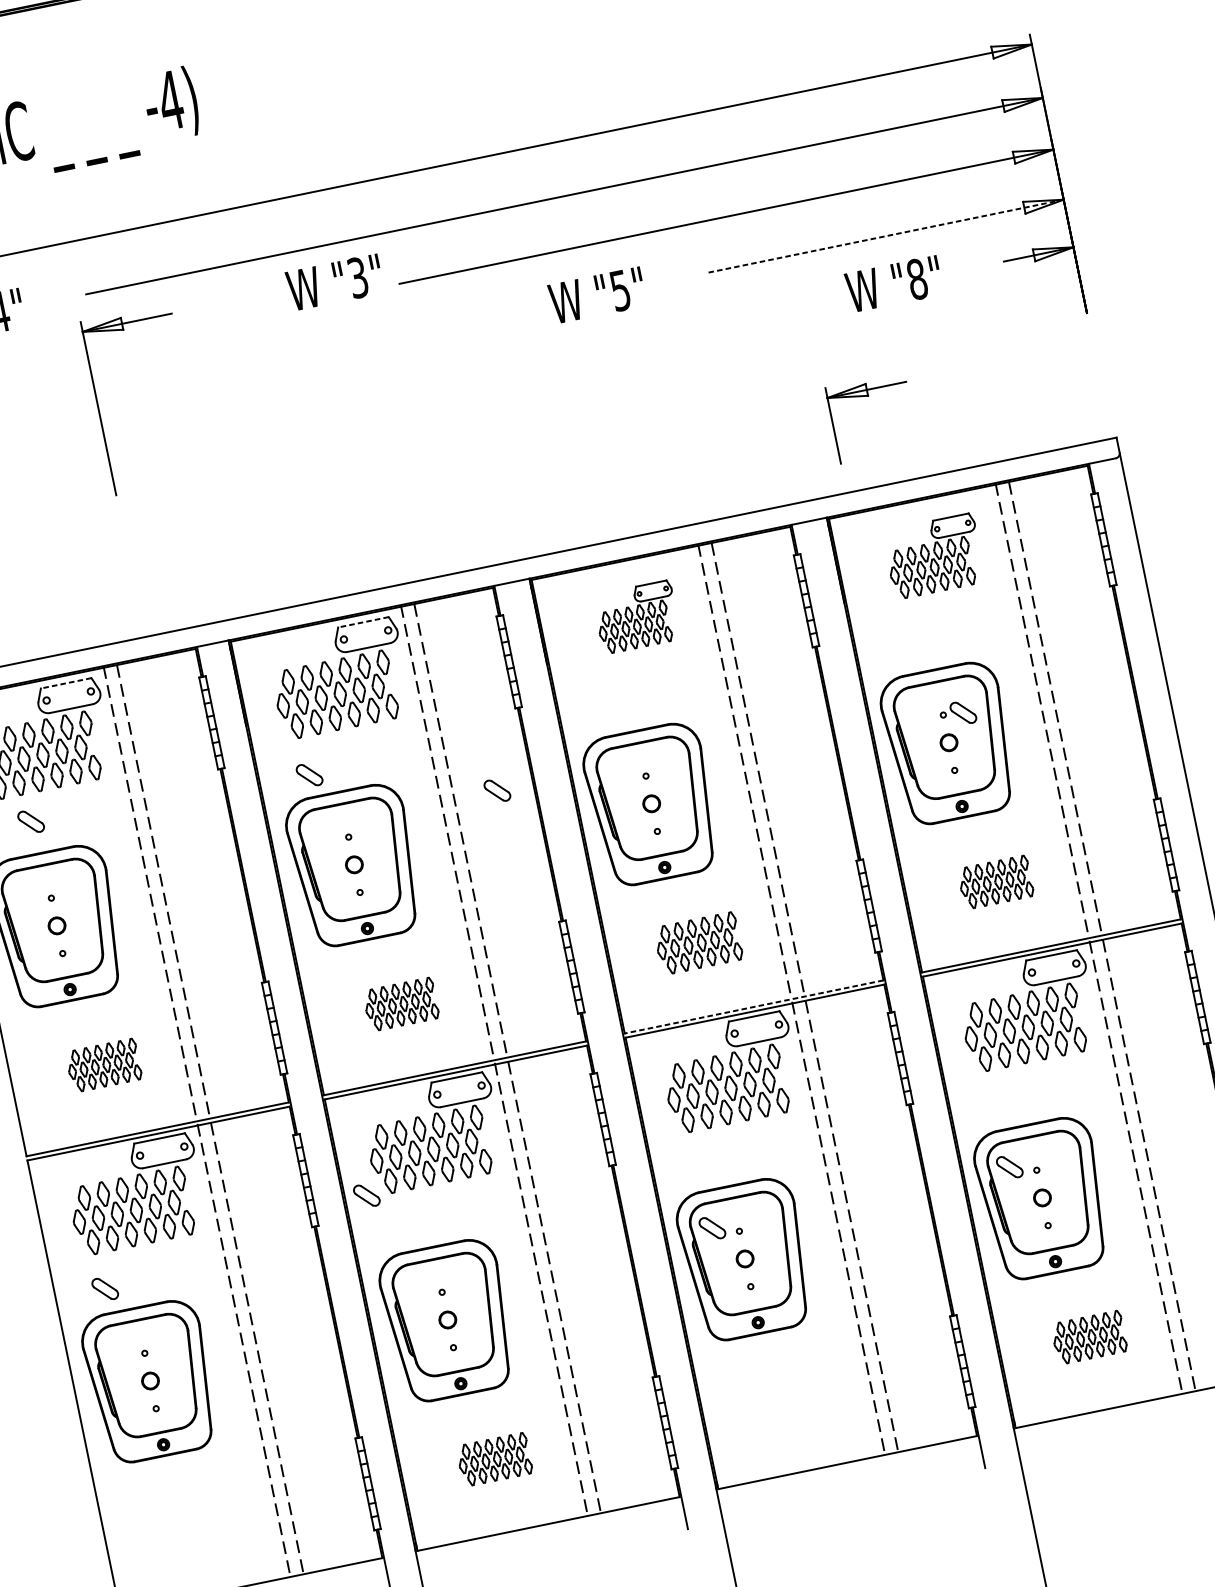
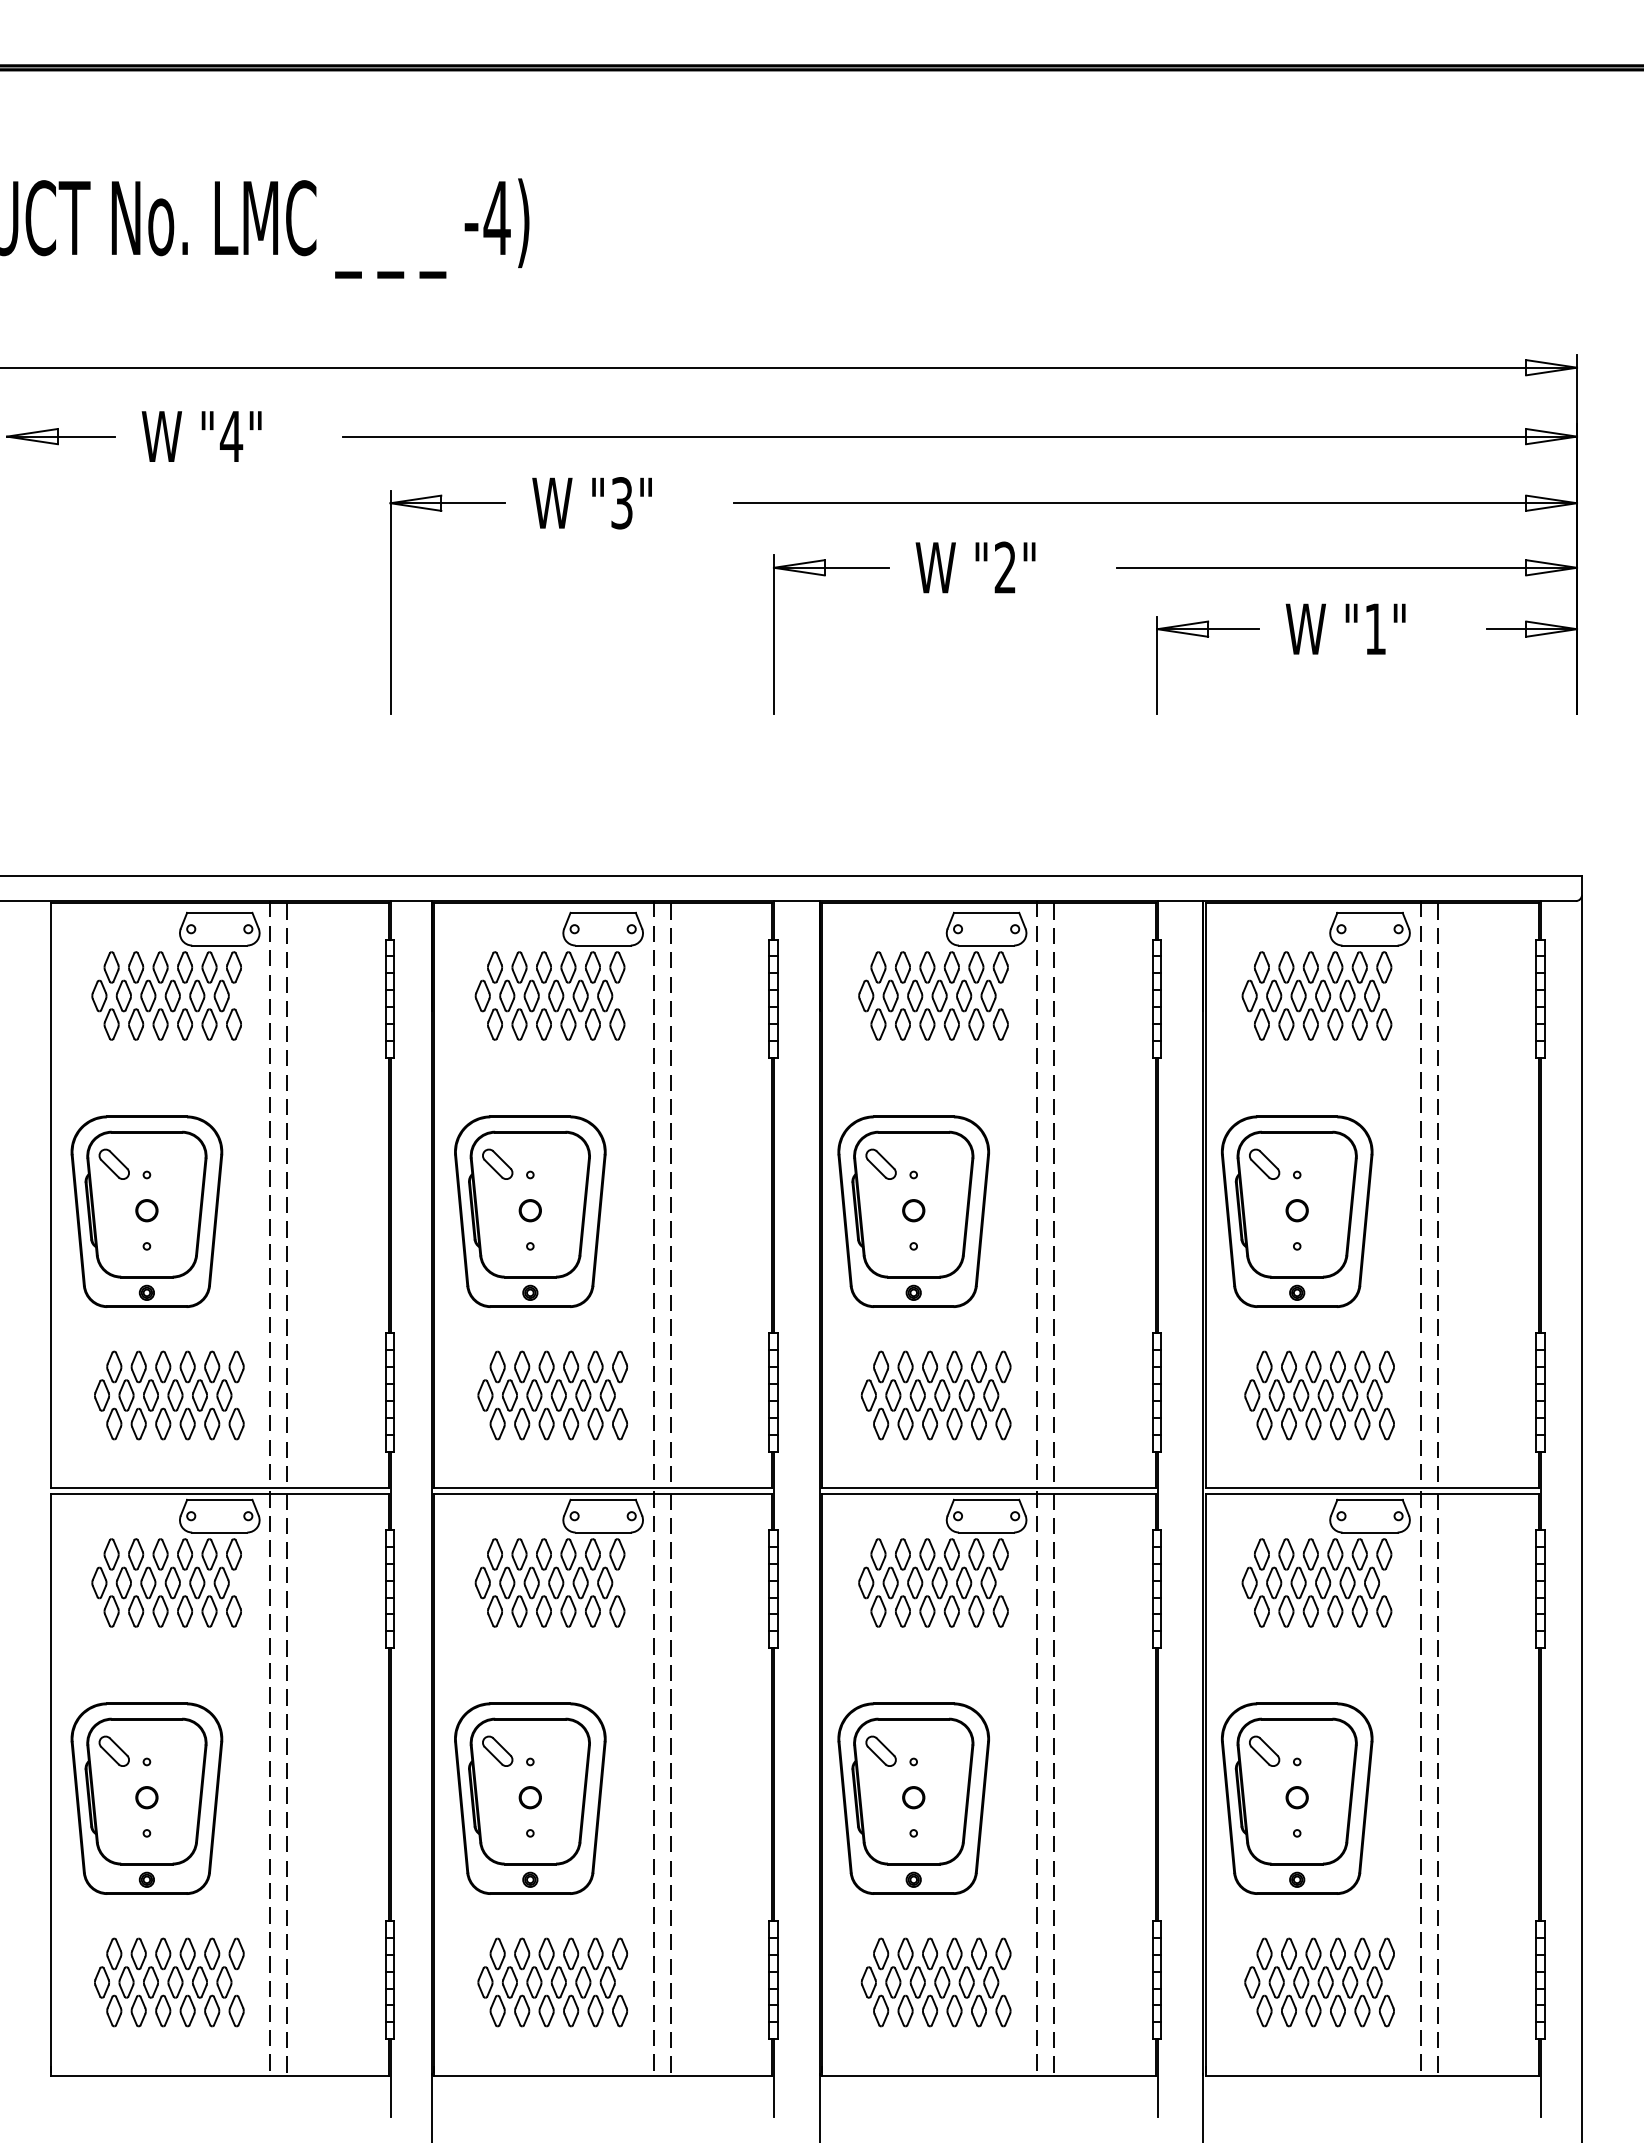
line: (885, 236) -> (1347, 567), dashed -> solid
text: (917, 279) -> (1375, 629), "8" -> "1"
text: (334, 282) -> (591, 503), moved
text: (619, 290) -> (1004, 567), "5" -> "2"
part: (452, 379) -> (774, 634), added
part: (867, 396) -> (1207, 637), moved
part: (99, 408) -> (391, 602), moved
part: (933, 556) -> (1325, 976), size x1.43
part: (636, 616) -> (942, 975), size x1.67
line: (363, 621) -> (603, 912), dashed -> solid
line: (65, 683) -> (219, 912), dashed -> solid
part: (963, 712) -> (1264, 1163), moved
part: (309, 774) -> (497, 1163), moved
part: (496, 790) -> (880, 1163), moved
part: (30, 821) -> (113, 1163), moved
part: (995, 882) -> (1319, 1395), size x1.67
part: (697, 943) -> (935, 1395), size x1.43
part: (400, 1004) -> (552, 1395), size x1.67
line: (753, 1007) -> (988, 1488), dashed -> solid
part: (104, 1065) -> (169, 1395), size x1.67
part: (366, 1195) -> (497, 1750), moved
part: (104, 1288) -> (113, 1750), moved
part: (1089, 1337) -> (1319, 1982), size x1.67
part: (791, 1398) -> (935, 1982), added
part: (494, 1459) -> (552, 1982), size x1.67
part: (197, 1520) -> (169, 1982), added

